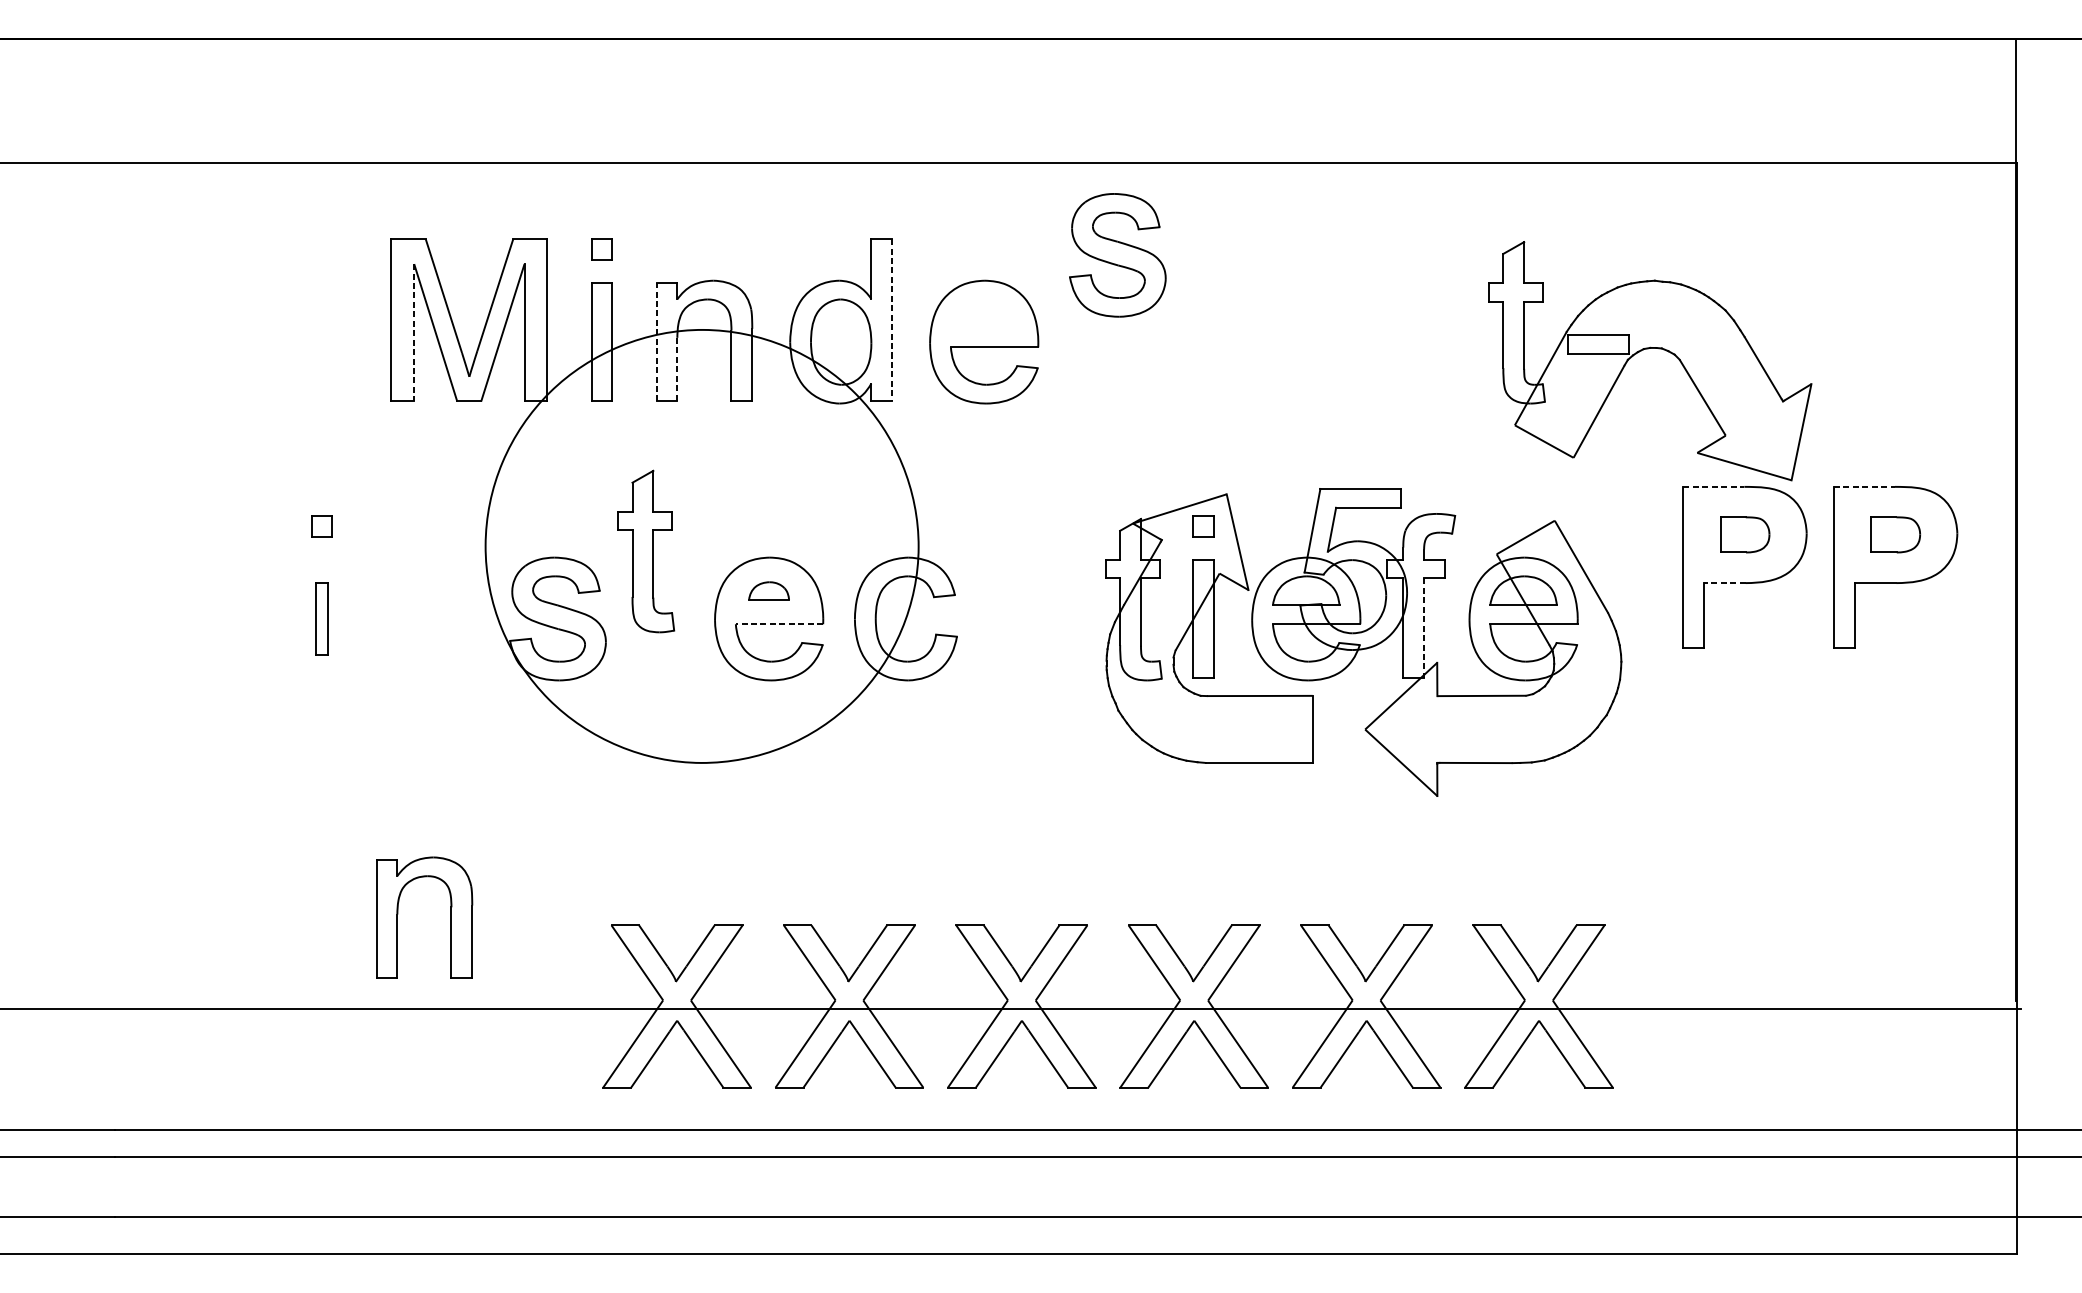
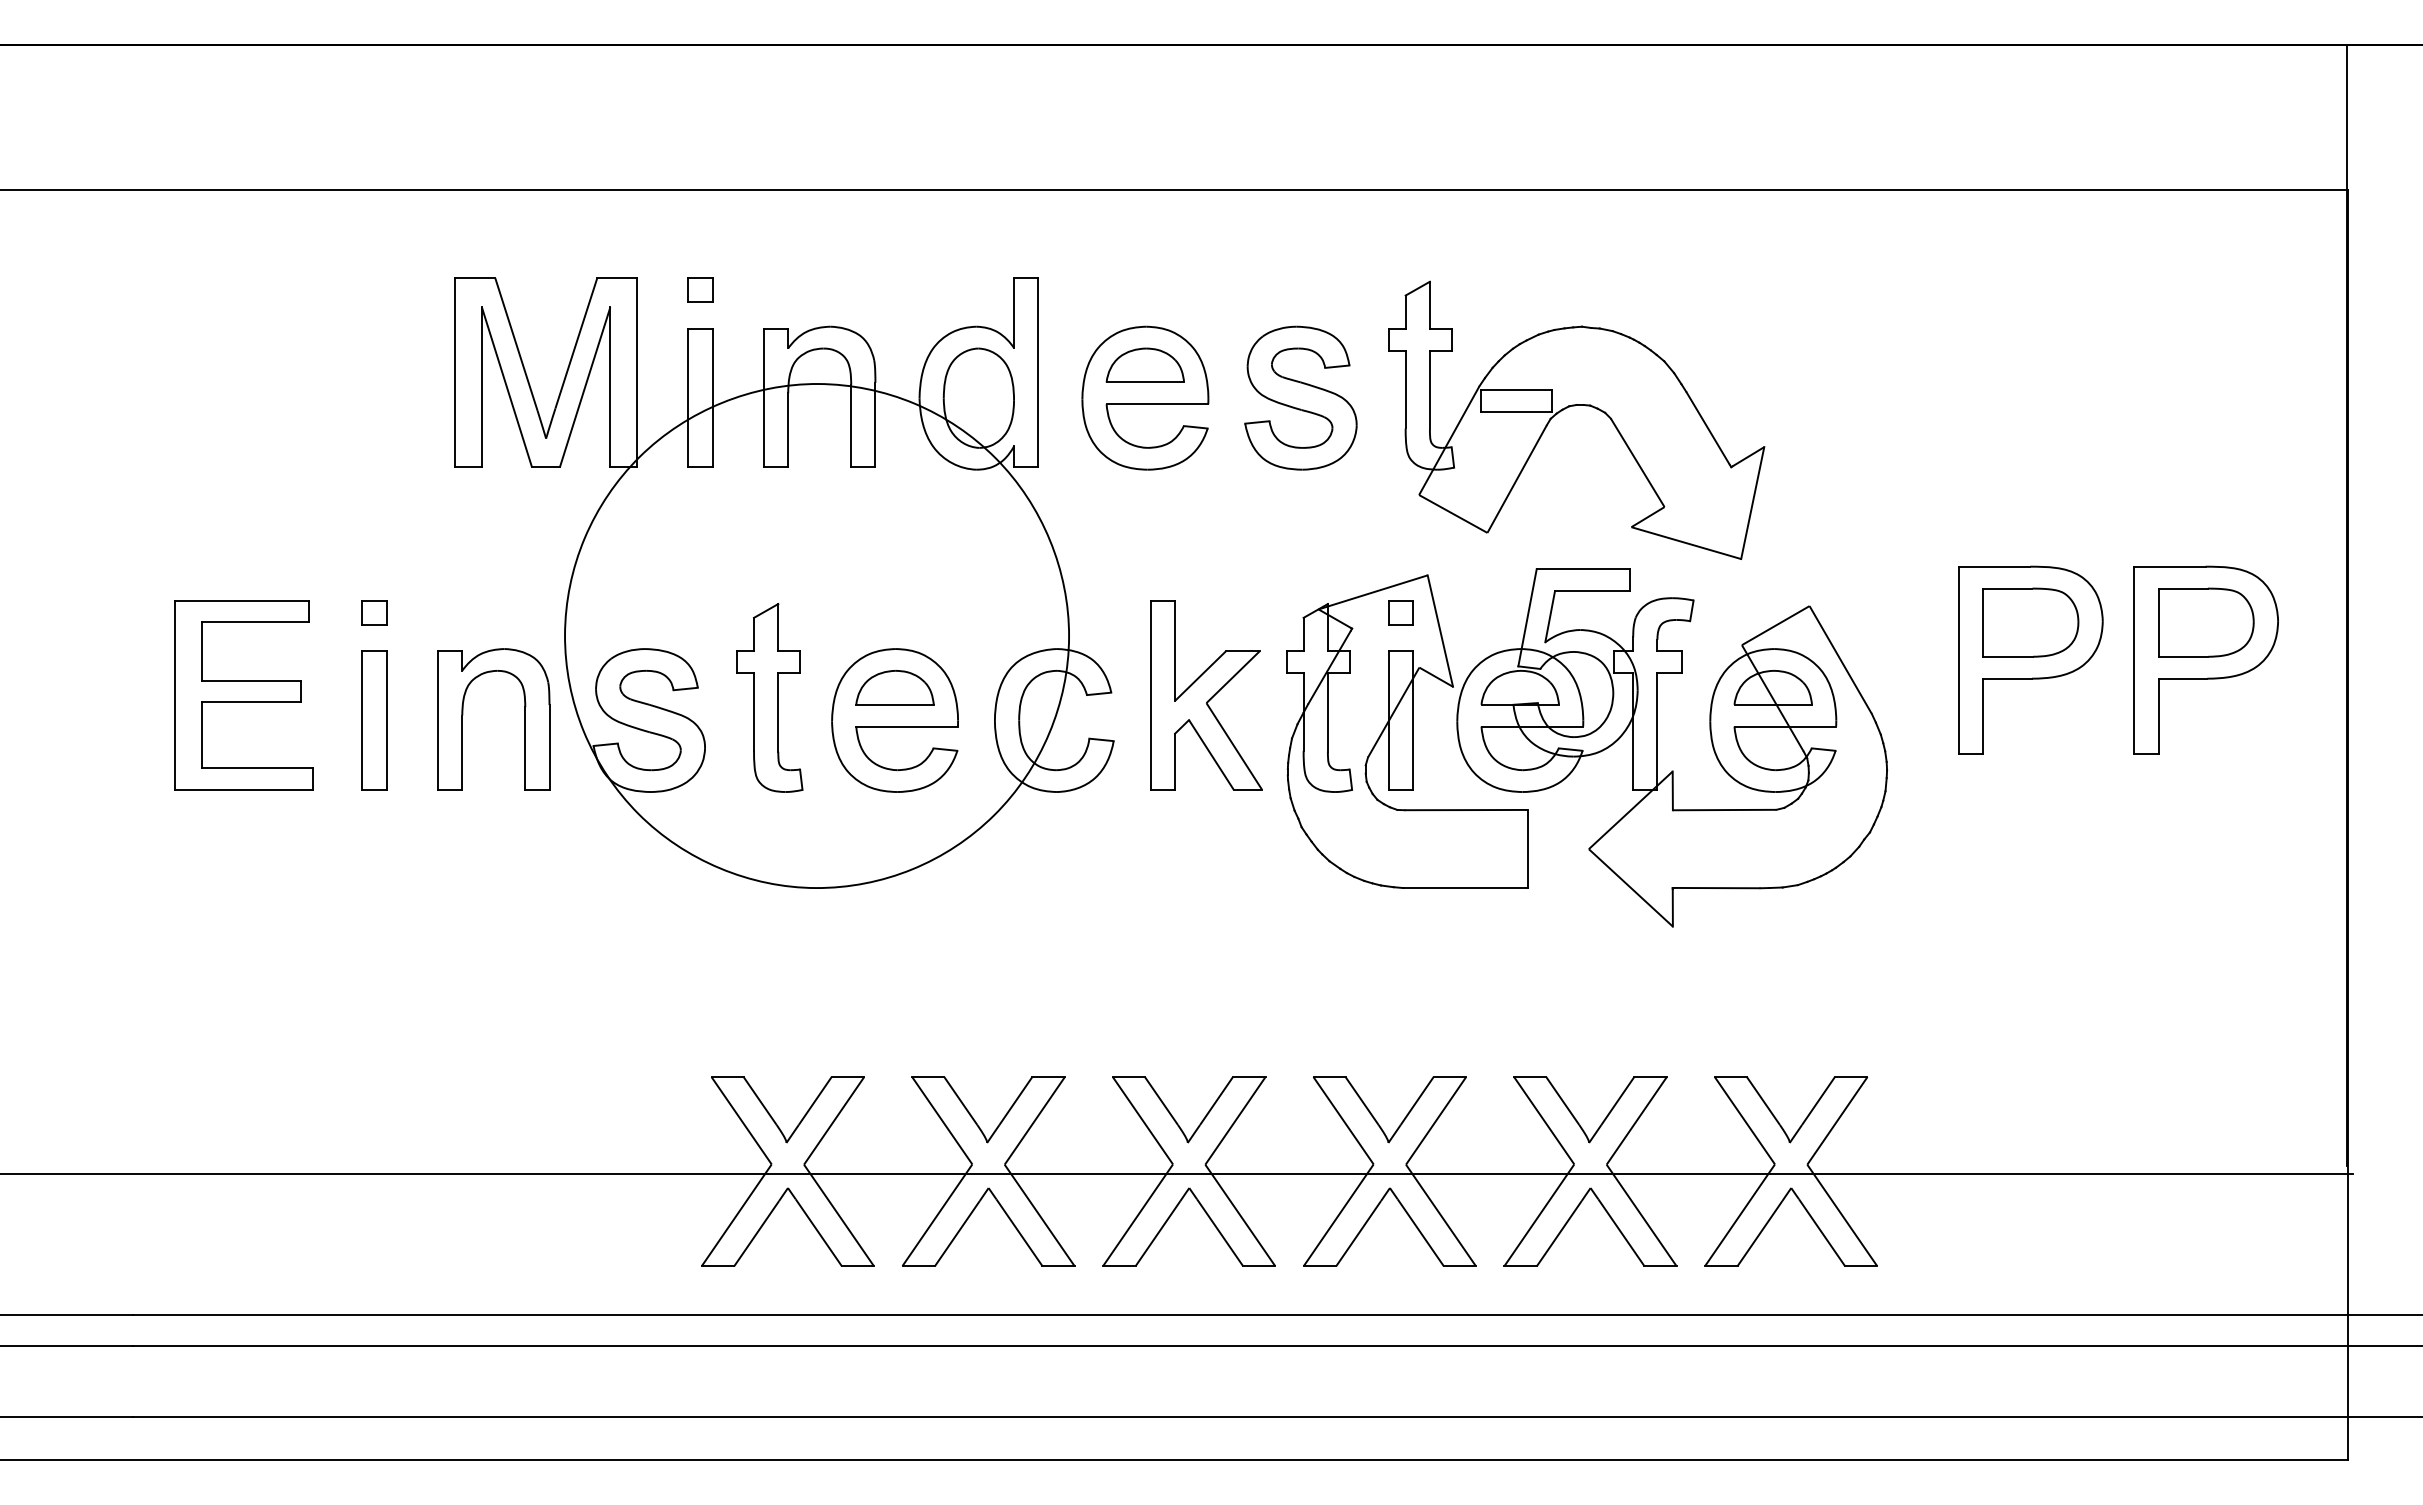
part: (1117, 254) -> (1300, 397), moved
part: (983, 313) -> (1144, 364), added
line: (892, 320) -> (1038, 372), dashed -> solid
line: (413, 332) -> (481, 387), dashed -> solid
line: (656, 341) -> (763, 397), dashed -> solid
part: (1649, 349) -> (1575, 406), moved
line: (677, 369) -> (788, 430), dashed -> solid
line: (1713, 486) -> (1994, 566), dashed -> solid
line: (1864, 486) -> (2169, 566), dashed -> solid
part: (1744, 534) -> (2030, 622), size x1.67
part: (1895, 534) -> (2206, 622), size x1.67
part: (645, 551) -> (769, 697), moved
line: (1724, 582) -> (2007, 678), dashed -> solid
part: (768, 590) -> (894, 687), size x1.67
part: (209, 597) -> (243, 695), added
part: (1036, 597) -> (1206, 695), added
part: (321, 619) -> (374, 720), size x1.67
line: (779, 624) -> (907, 726), dashed -> solid
line: (1424, 628) -> (1657, 731), dashed -> solid
part: (398, 914) -> (463, 715), moved

